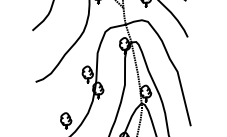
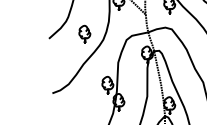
part: (66, 26) -> (85, 34), added

